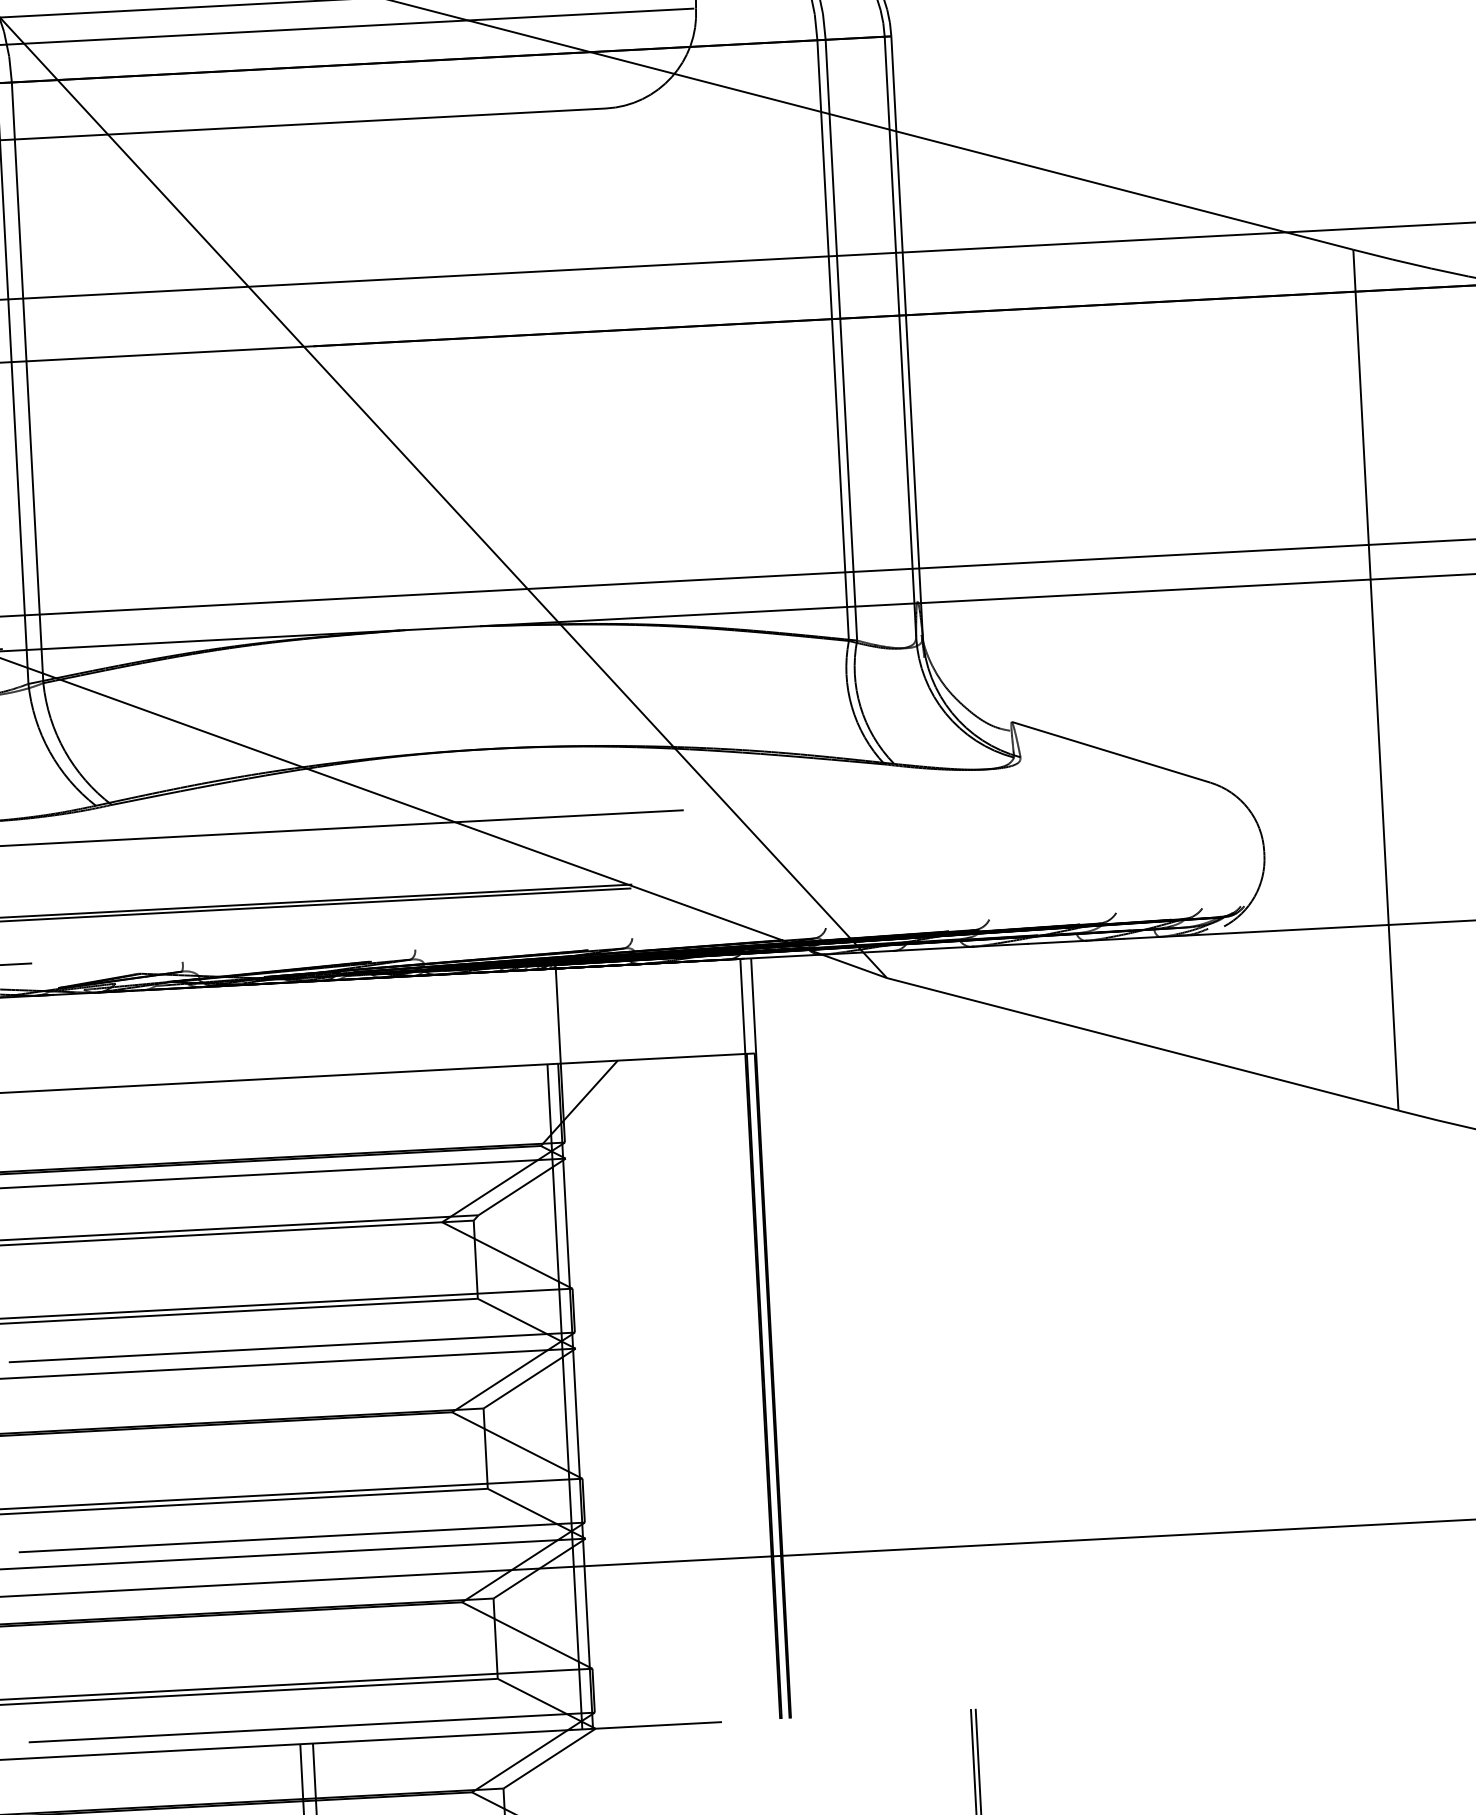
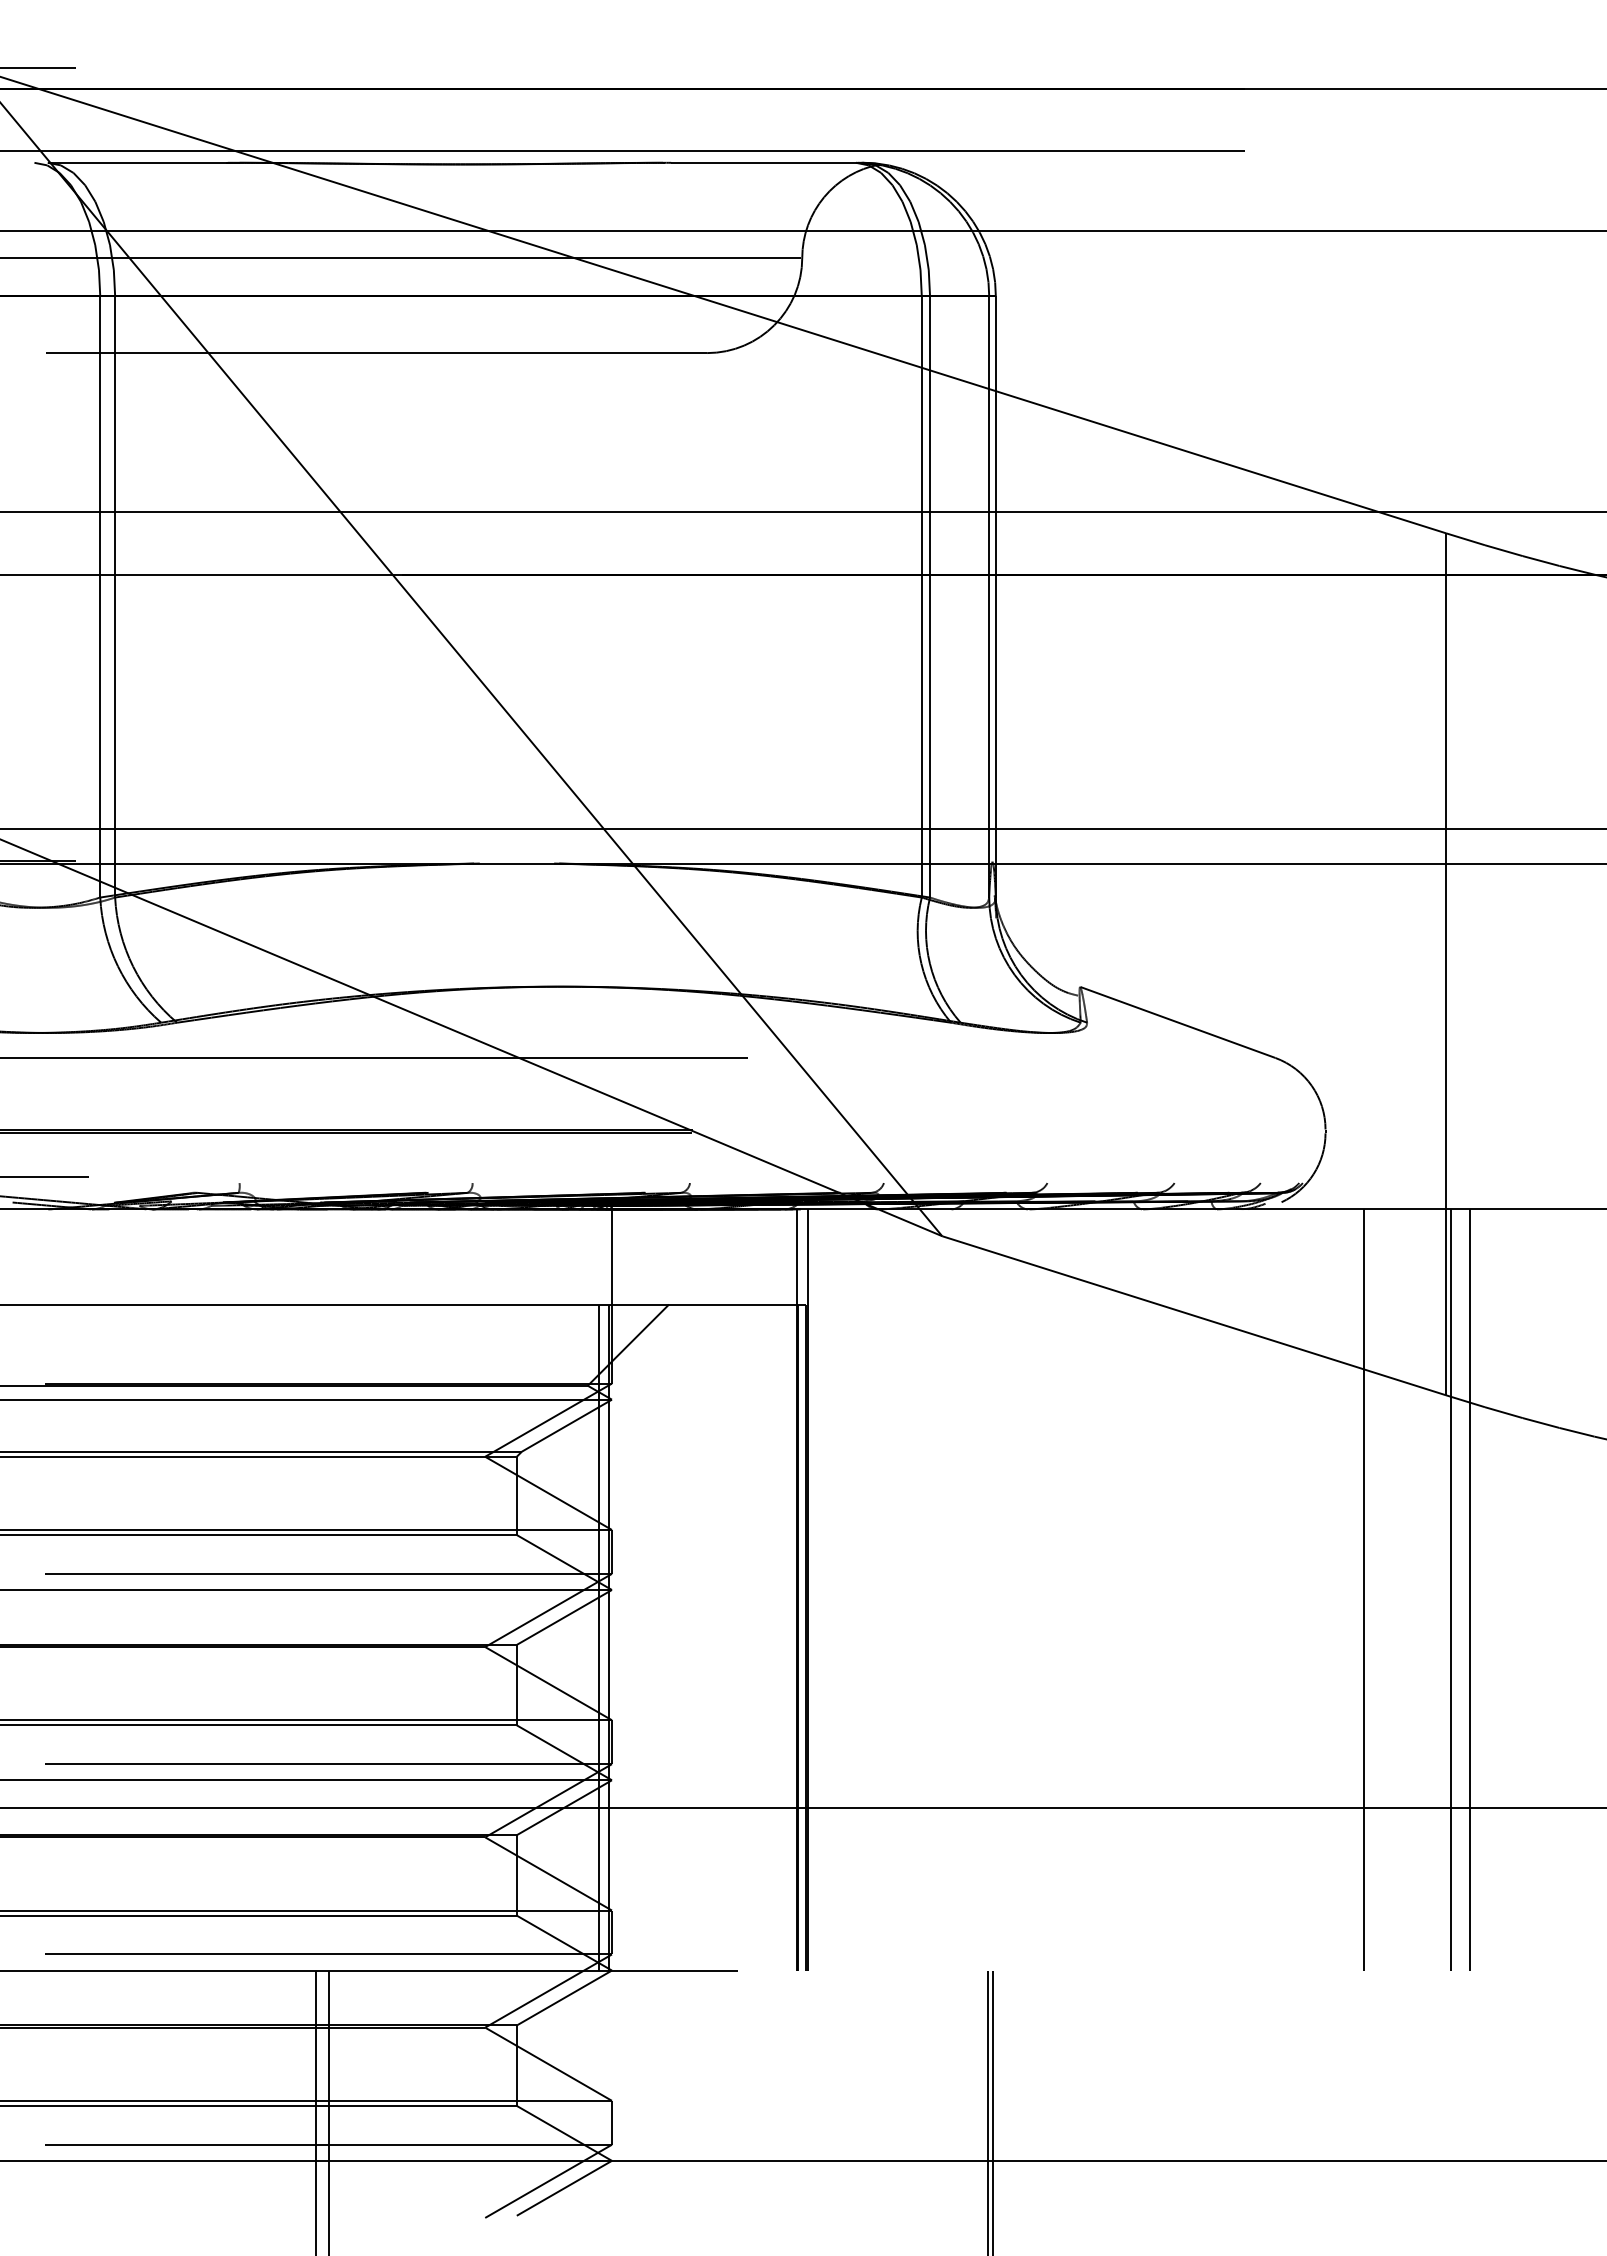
line: (1432, 1303) -> (1469, 1589), added
line: (1413, 1304) -> (1450, 1589), added
line: (1327, 1308) -> (1364, 1589), added

